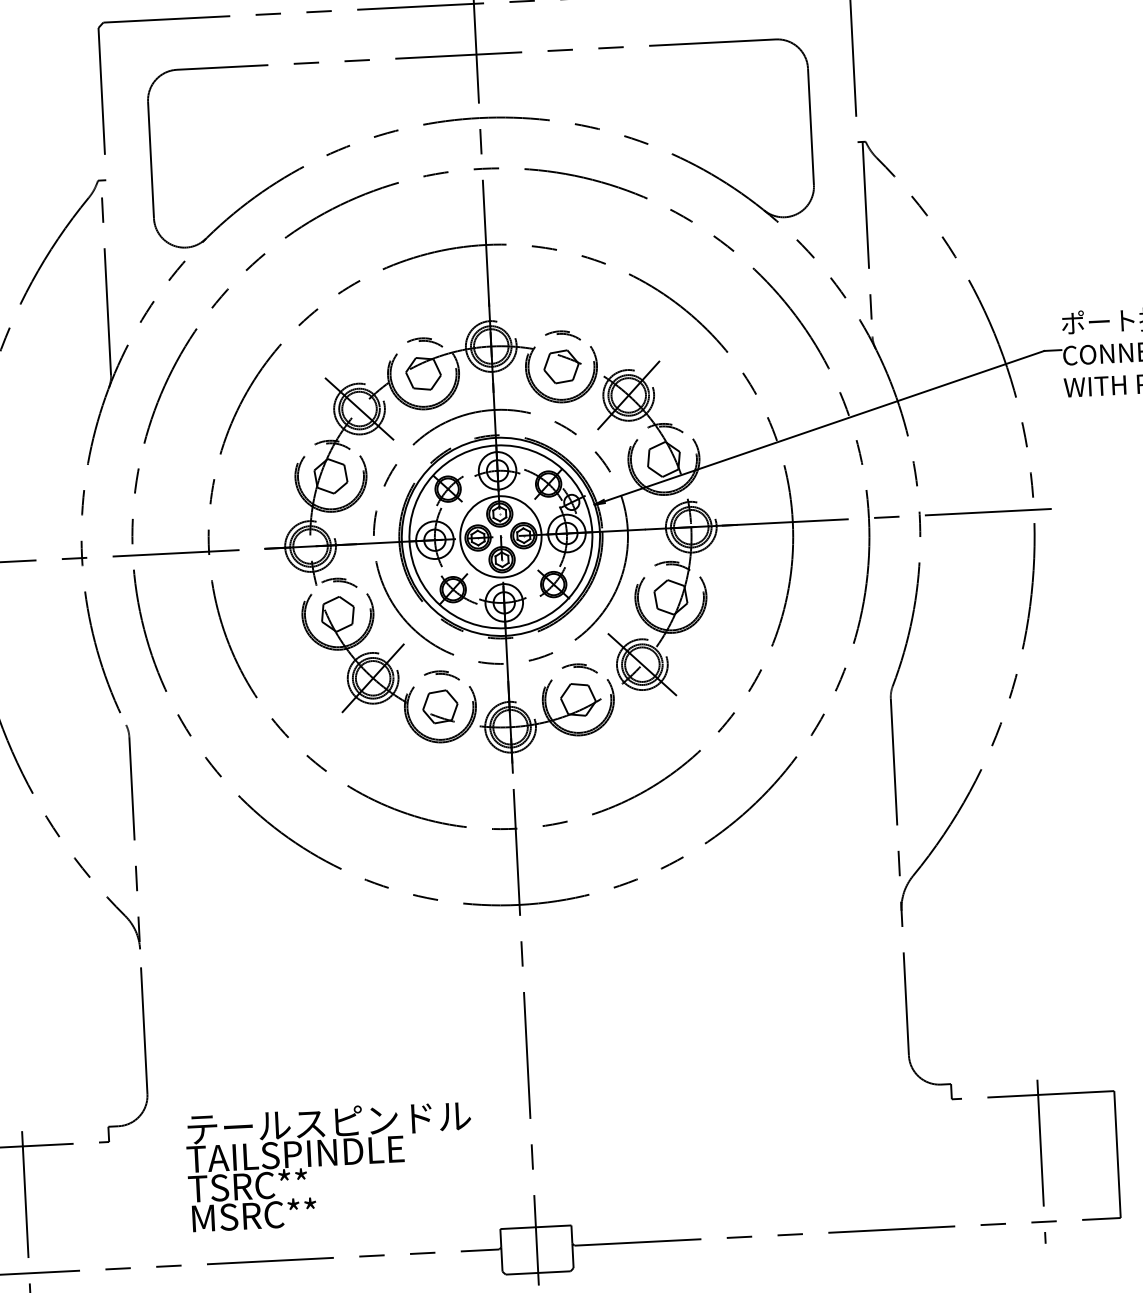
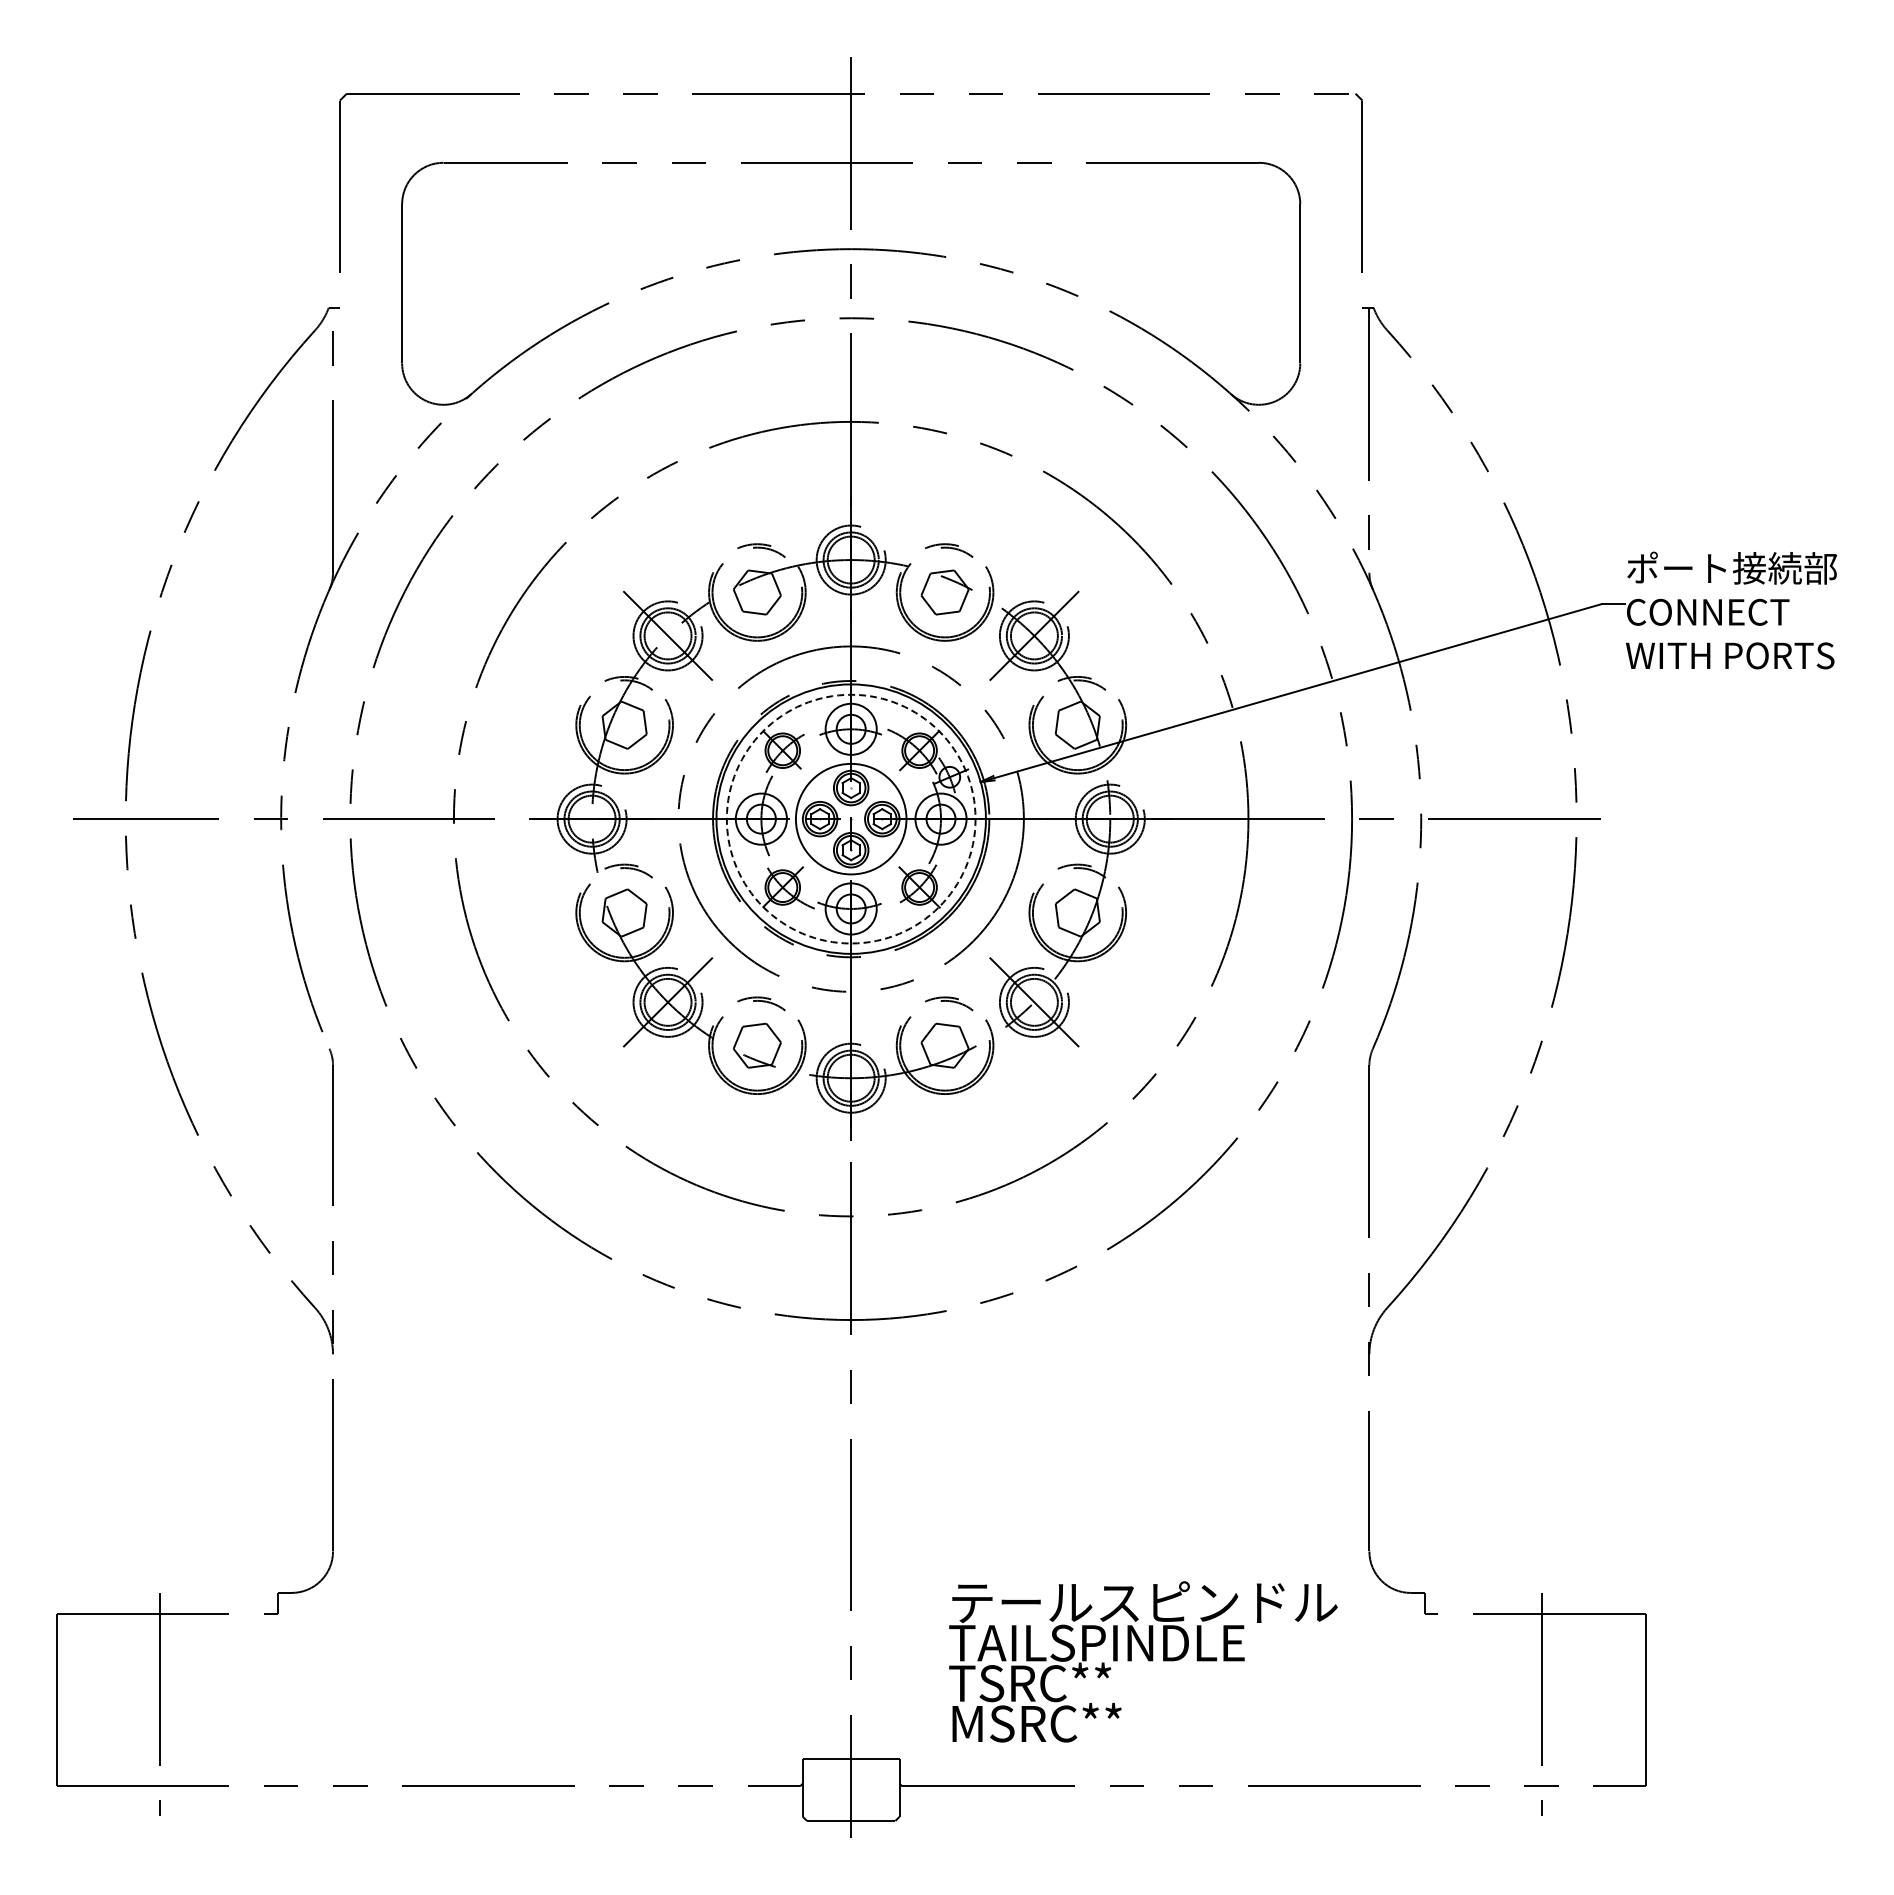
circle: (500, 536) -> (850, 818), solid -> dashed
text: (330, 1166) -> (1143, 1661), moved

